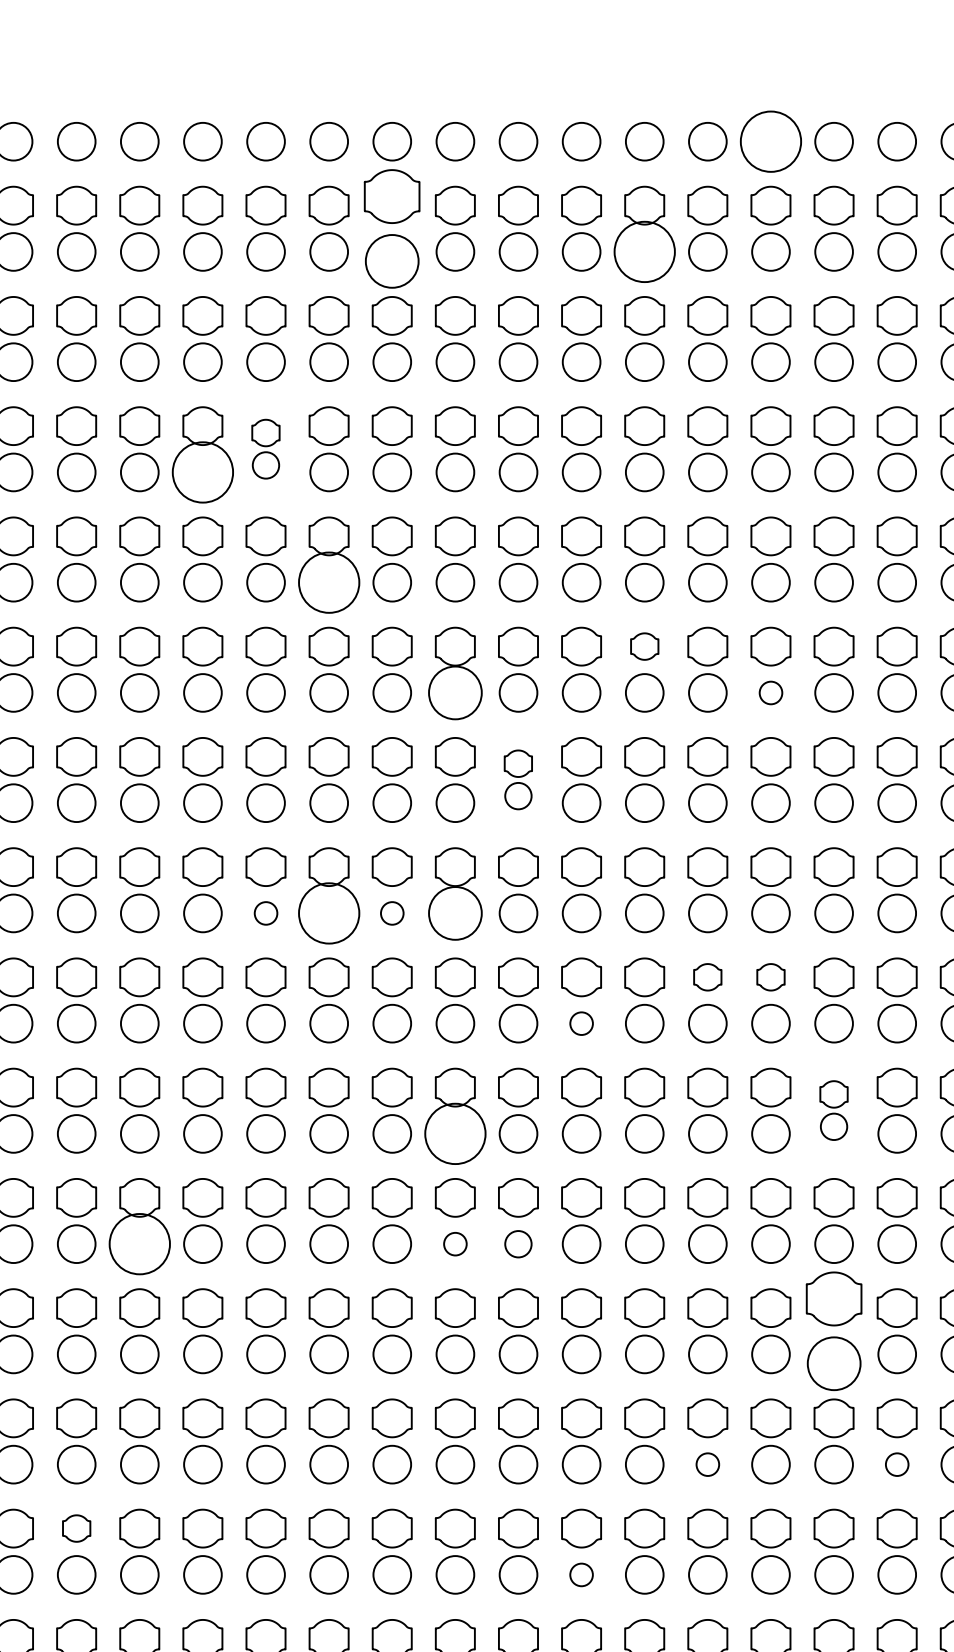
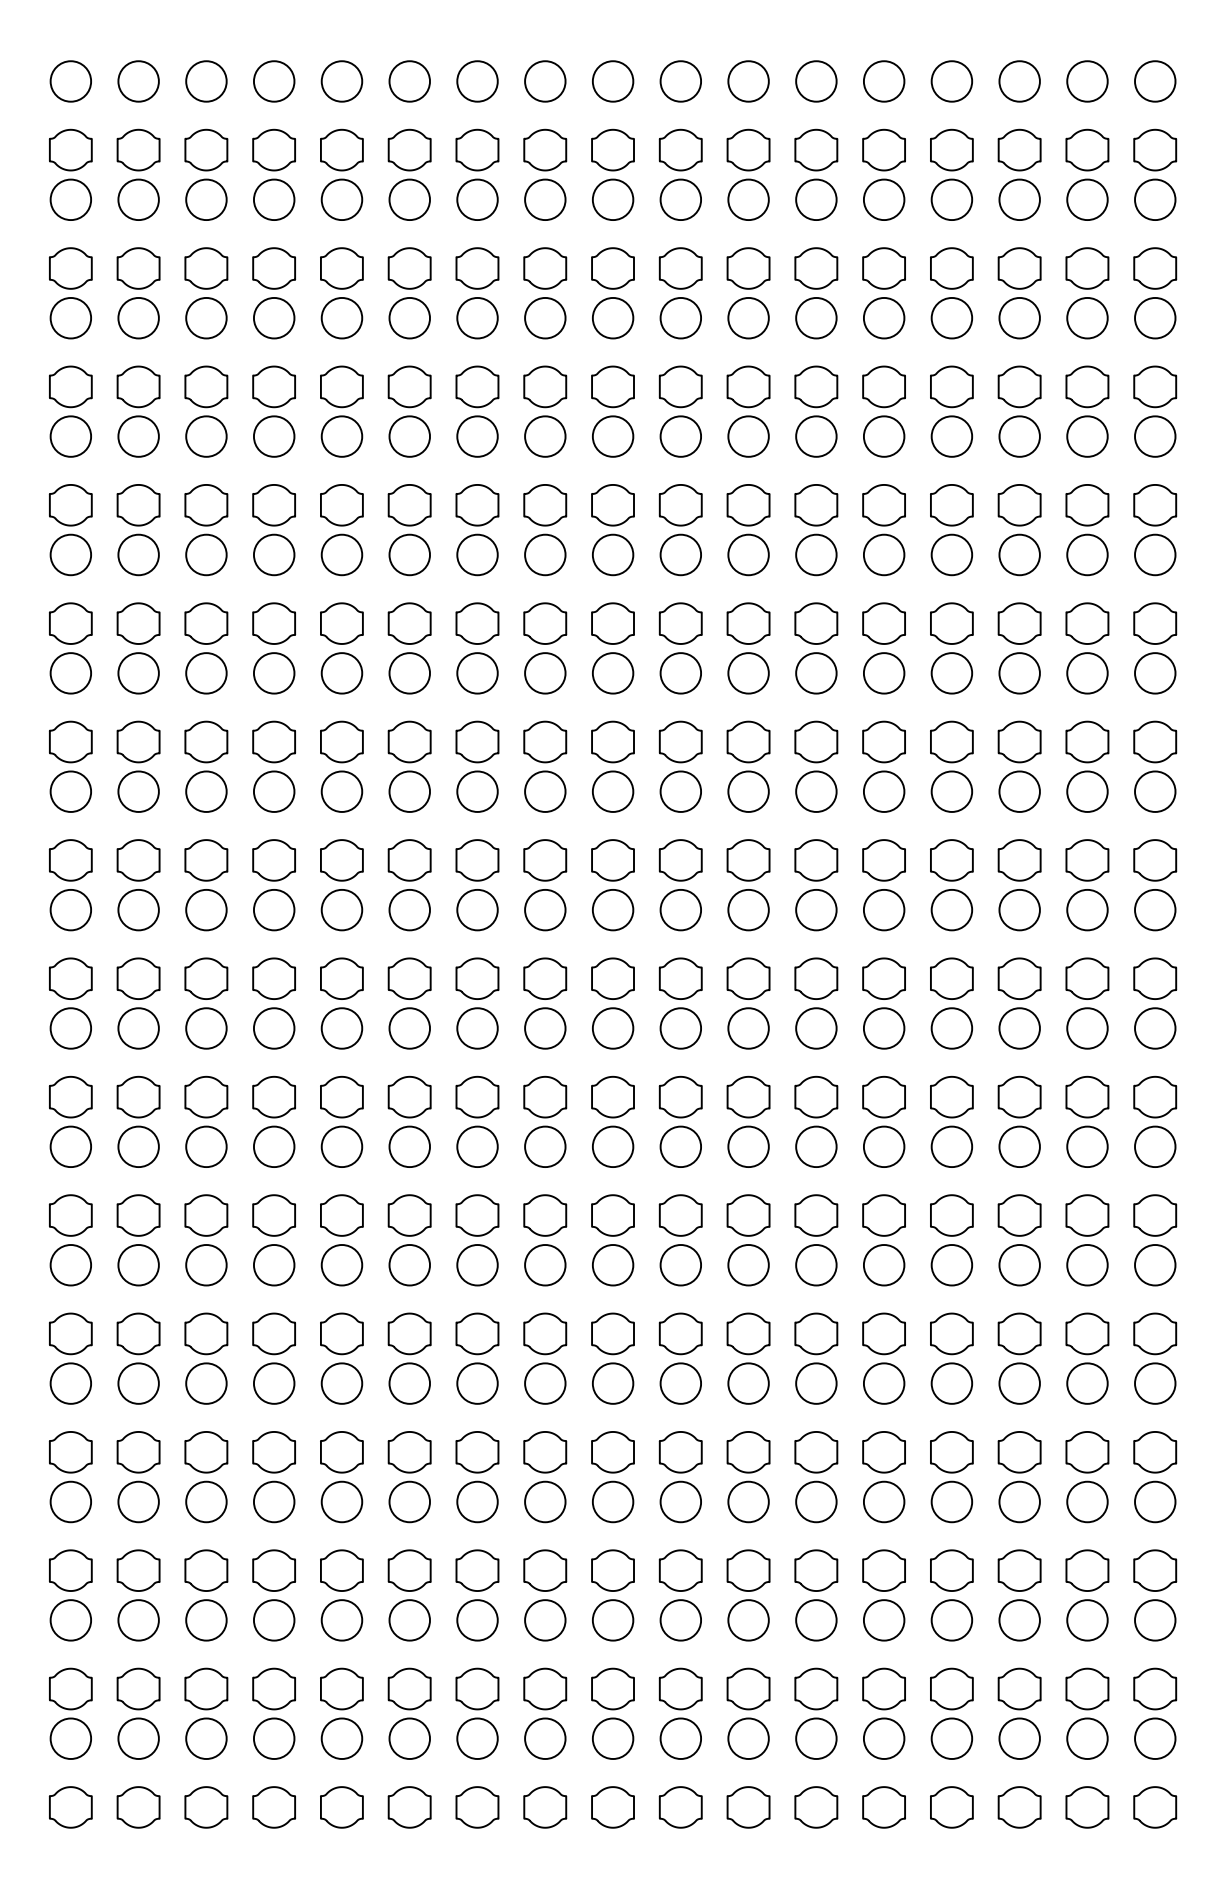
circle: (770, 141) -> (951, 81), size x0.62
part: (392, 228) -> (545, 174), size x0.71
circle: (644, 251) -> (816, 199), size x0.62
part: (265, 449) -> (409, 411), size x1.43
circle: (202, 472) -> (341, 436), size x0.62
circle: (329, 582) -> (477, 554), size x0.62
part: (644, 646) -> (816, 623), size x1.43
circle: (454, 693) -> (612, 673), size x0.71
circle: (770, 693) -> (951, 673), size x1.67
part: (518, 779) -> (680, 766), size x1.43
circle: (265, 912) -> (409, 909), size x1.67
circle: (329, 912) -> (477, 909), size x0.62
circle: (392, 912) -> (545, 909), size x1.67
circle: (454, 912) -> (612, 909), size x0.71
part: (707, 977) -> (883, 978), size x1.43
part: (770, 977) -> (951, 978), size x1.43
circle: (581, 1023) -> (748, 1028), size x1.67
part: (833, 1110) -> (1019, 1121), size x1.43
circle: (454, 1133) -> (612, 1146), size x0.62
circle: (139, 1244) -> (273, 1265), size x0.62
circle: (454, 1244) -> (612, 1265), size x1.67
circle: (518, 1244) -> (680, 1265), size x1.43
part: (833, 1331) -> (1019, 1358), size x0.71
circle: (707, 1464) -> (883, 1501), size x1.67
circle: (897, 1464) -> (1087, 1501), size x1.67
part: (76, 1528) -> (206, 1570), size x1.43
circle: (581, 1575) -> (748, 1620), size x1.67

